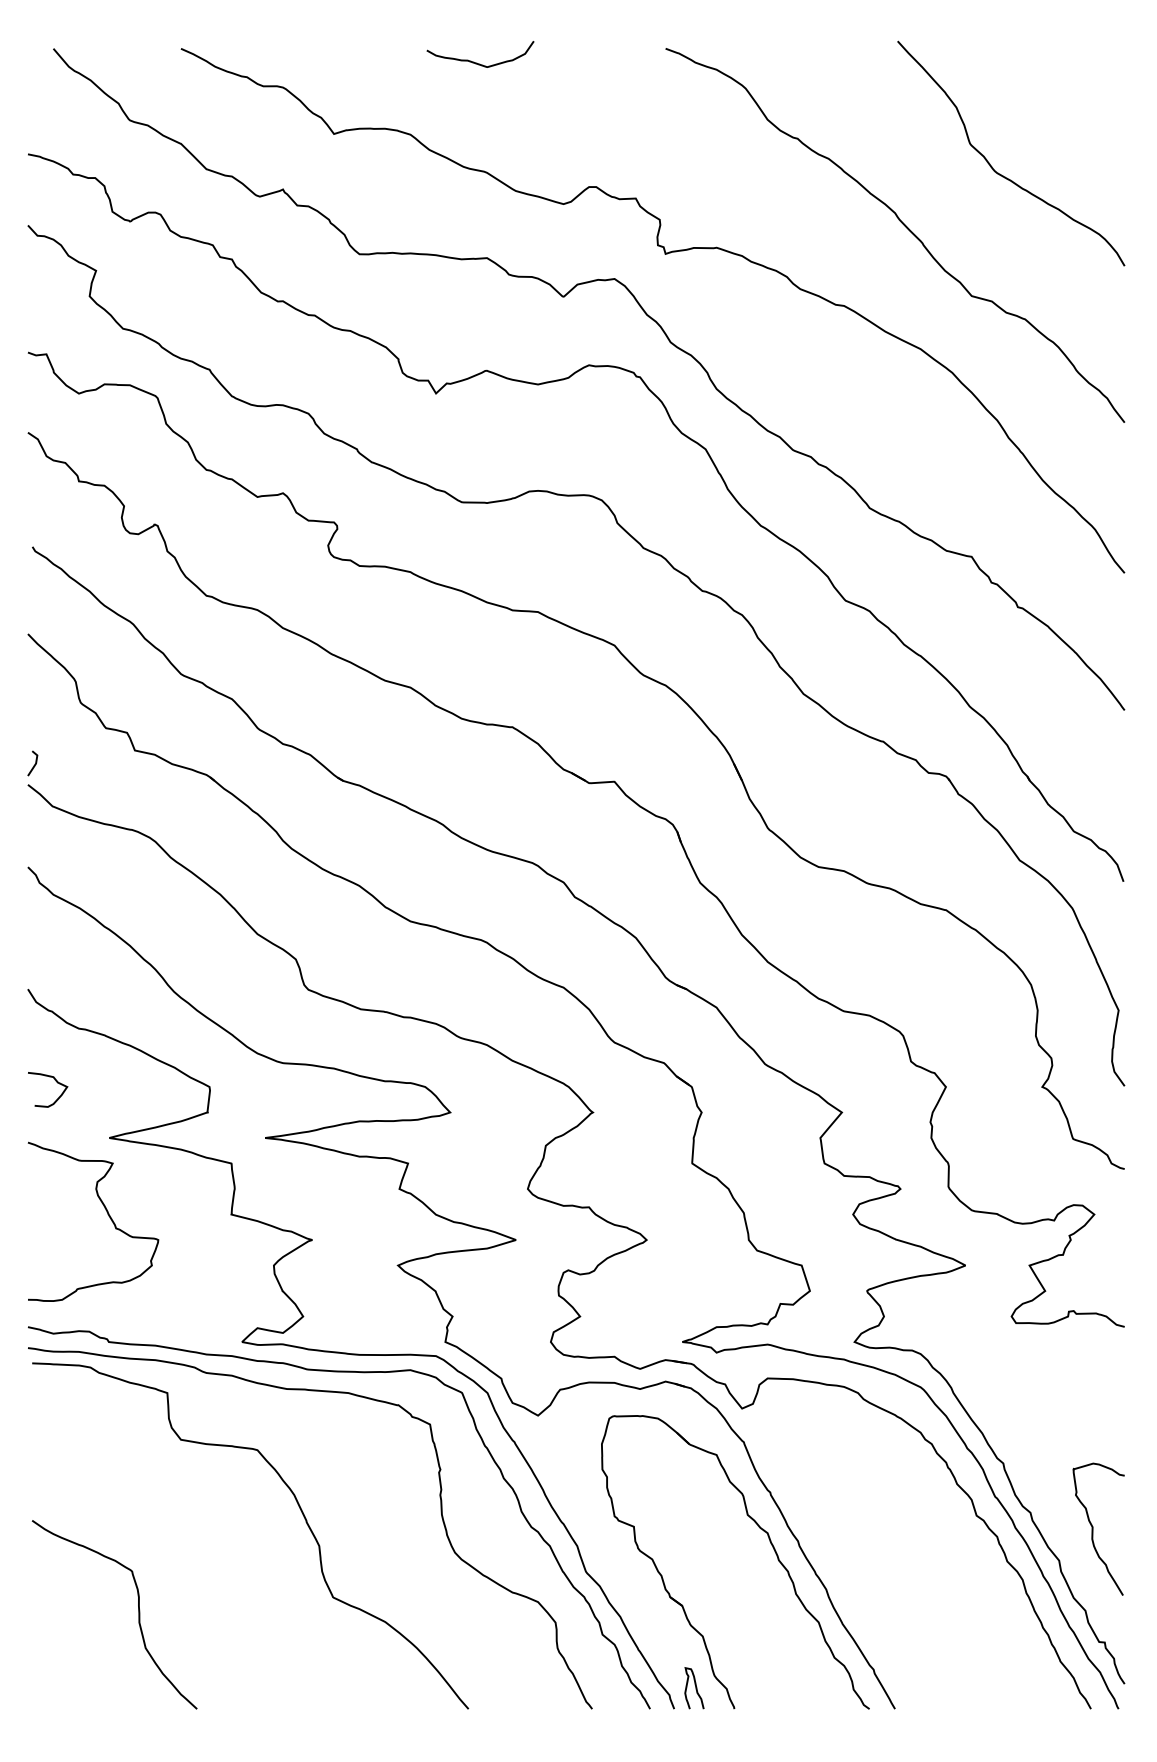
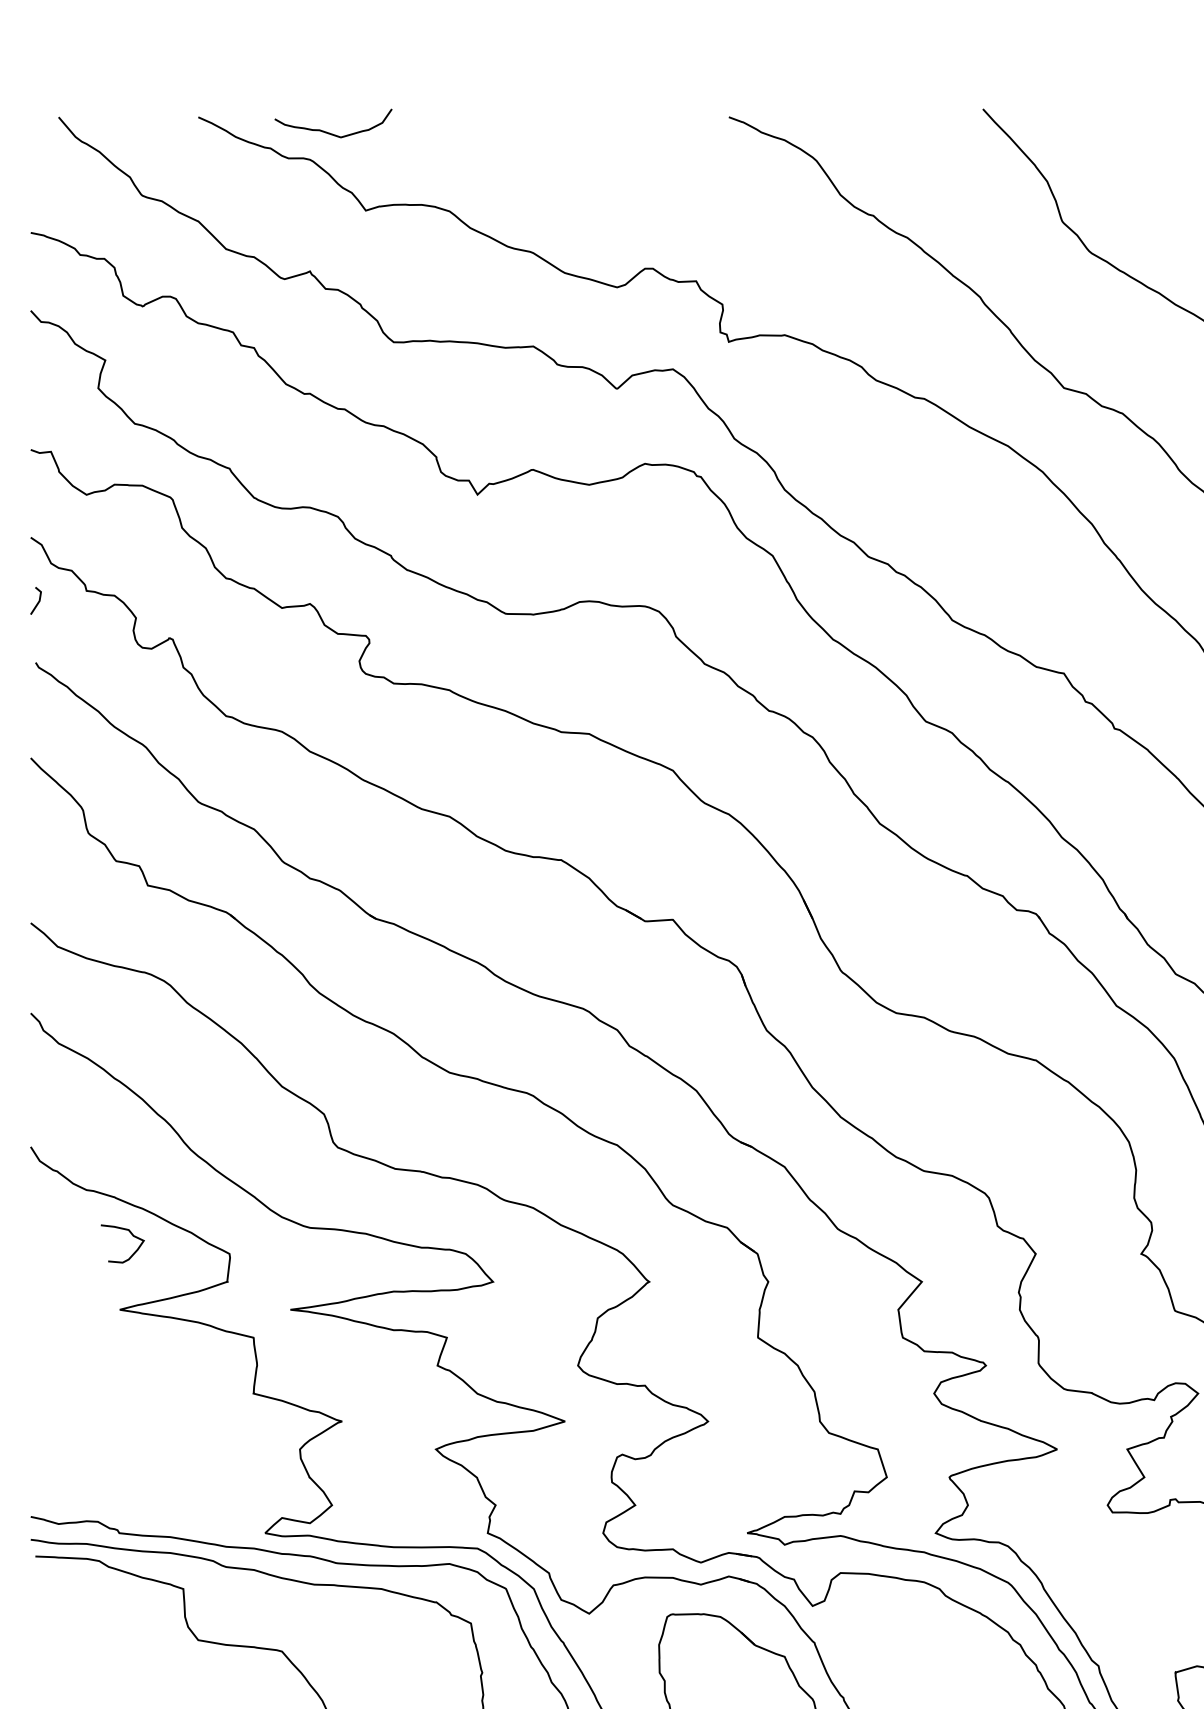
curve: (476, 62) -> (329, 132), moved
line: (34, 764) -> (37, 601), moved
curve: (55, 1081) -> (130, 1234), moved
curve: (107, 1214) -> (117, 1393), removed

